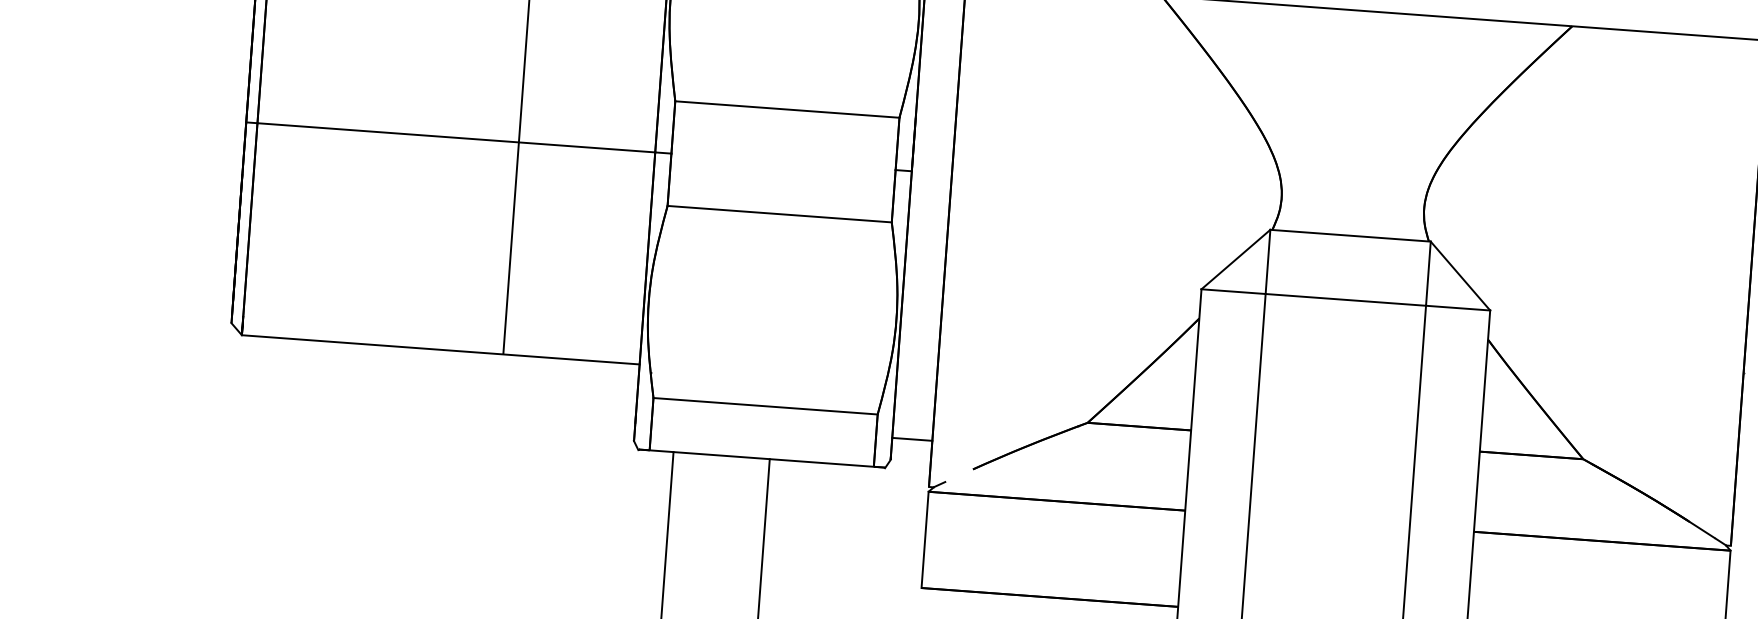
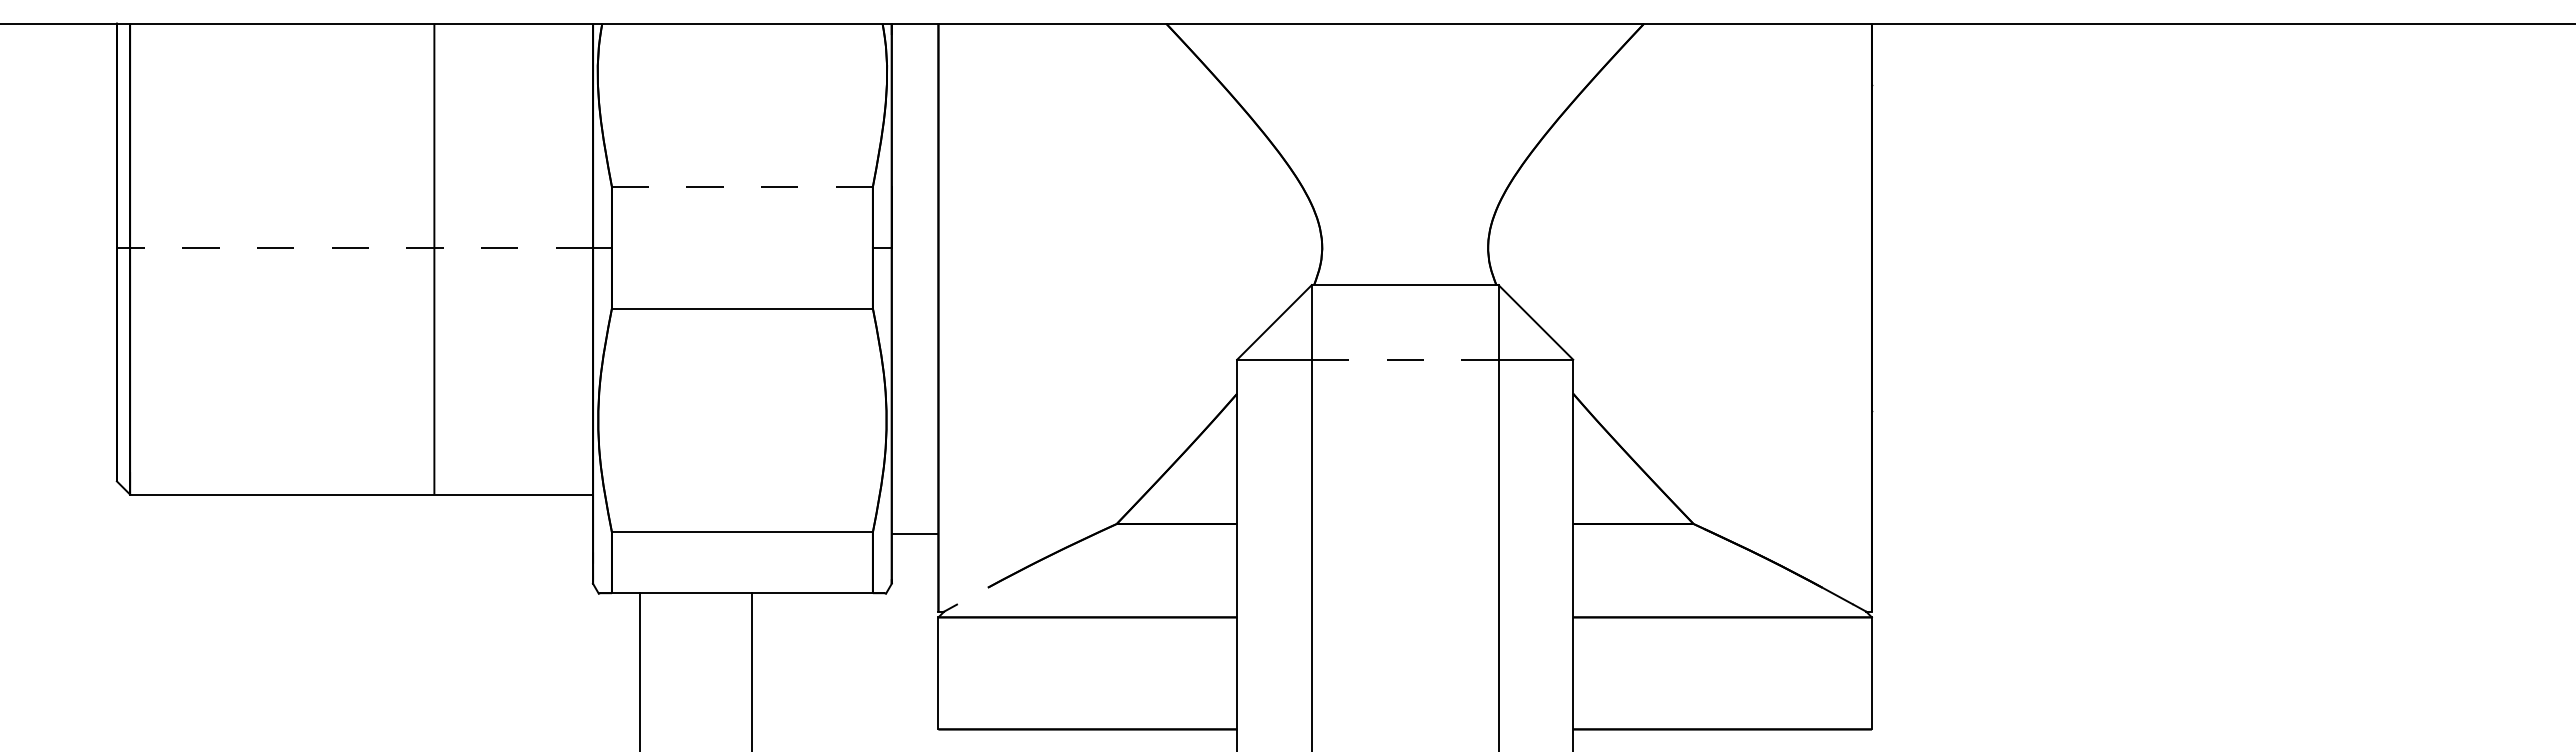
line: (786, 109) -> (741, 186), solid -> dashed
line: (456, 137) -> (361, 247), solid -> dashed
line: (1346, 299) -> (1405, 359), solid -> dashed
line: (911, 439) -> (914, 534), moved

